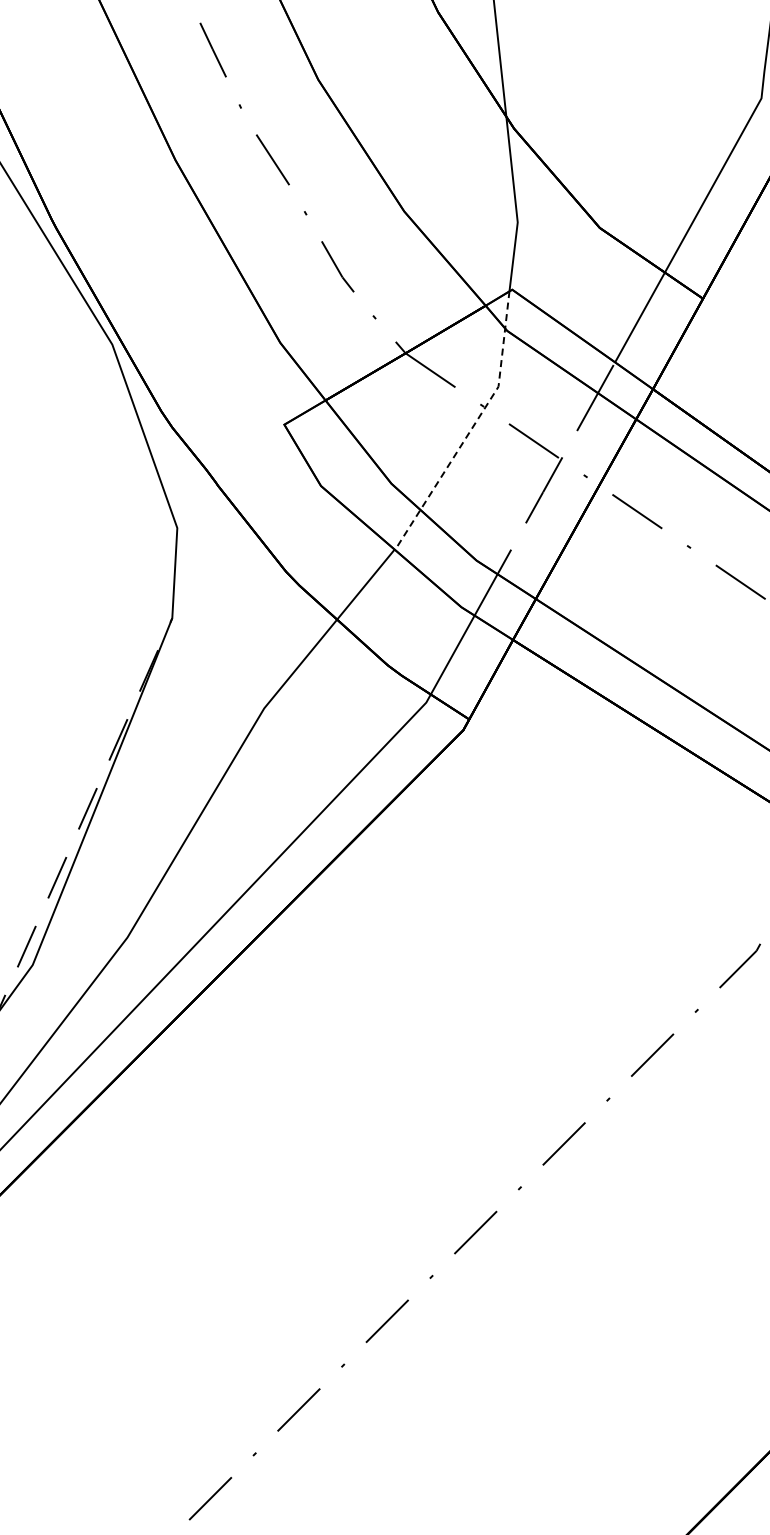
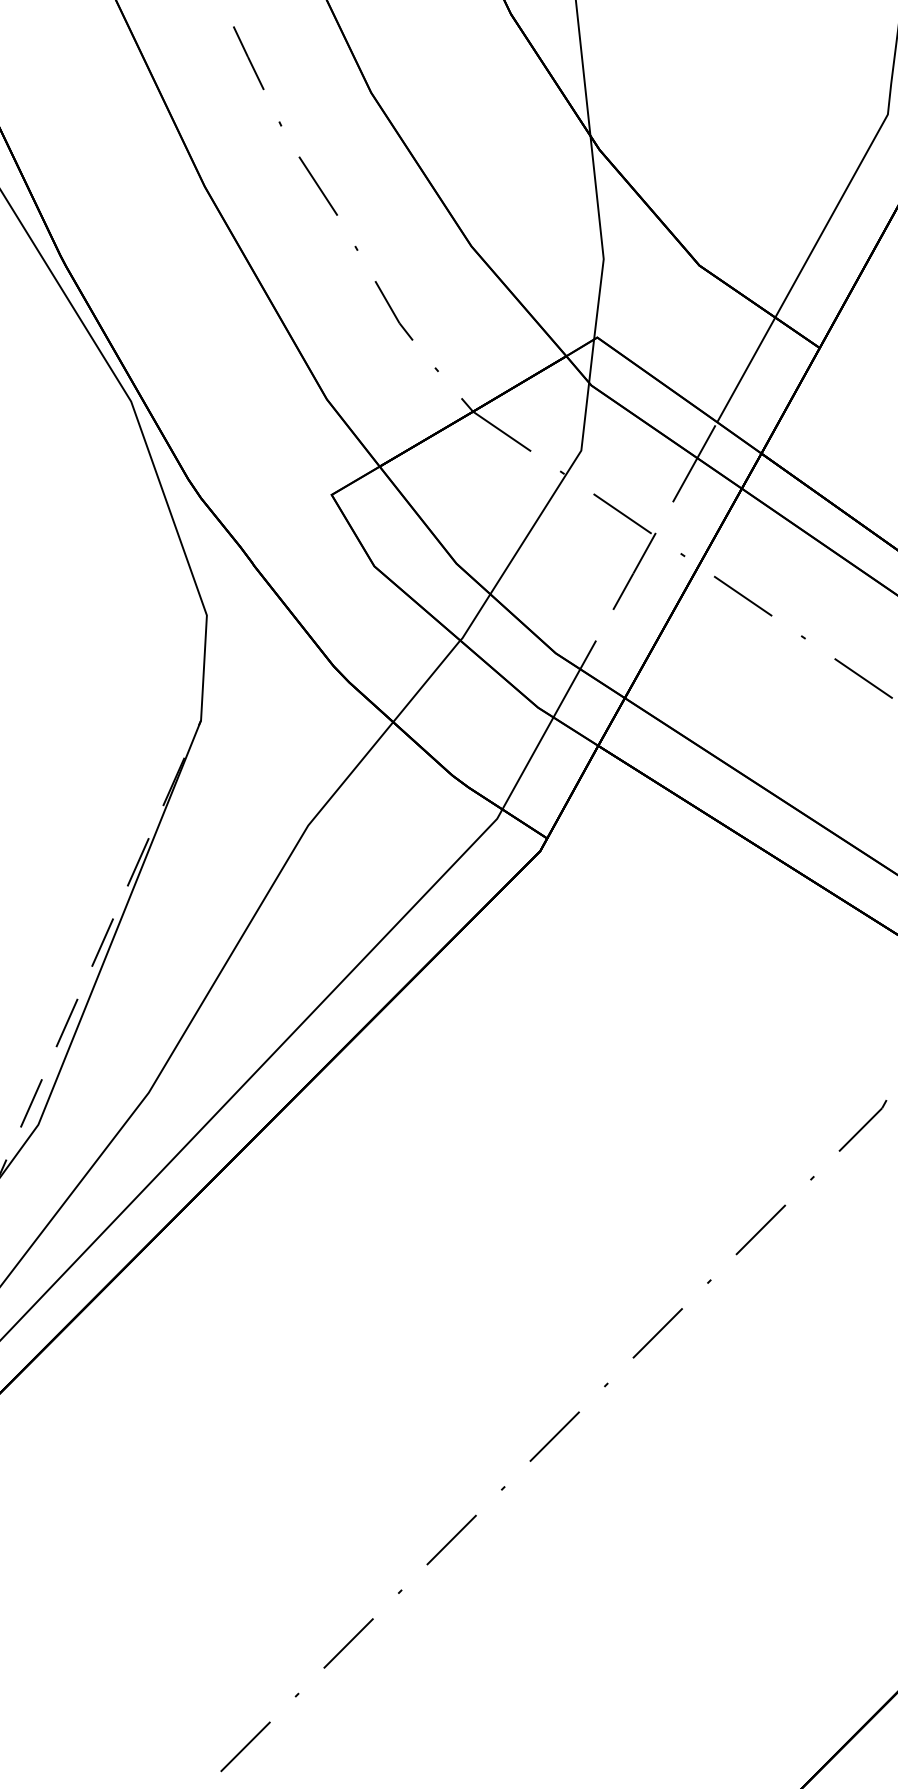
line: (472, 428) -> (550, 499), dashed -> solid

